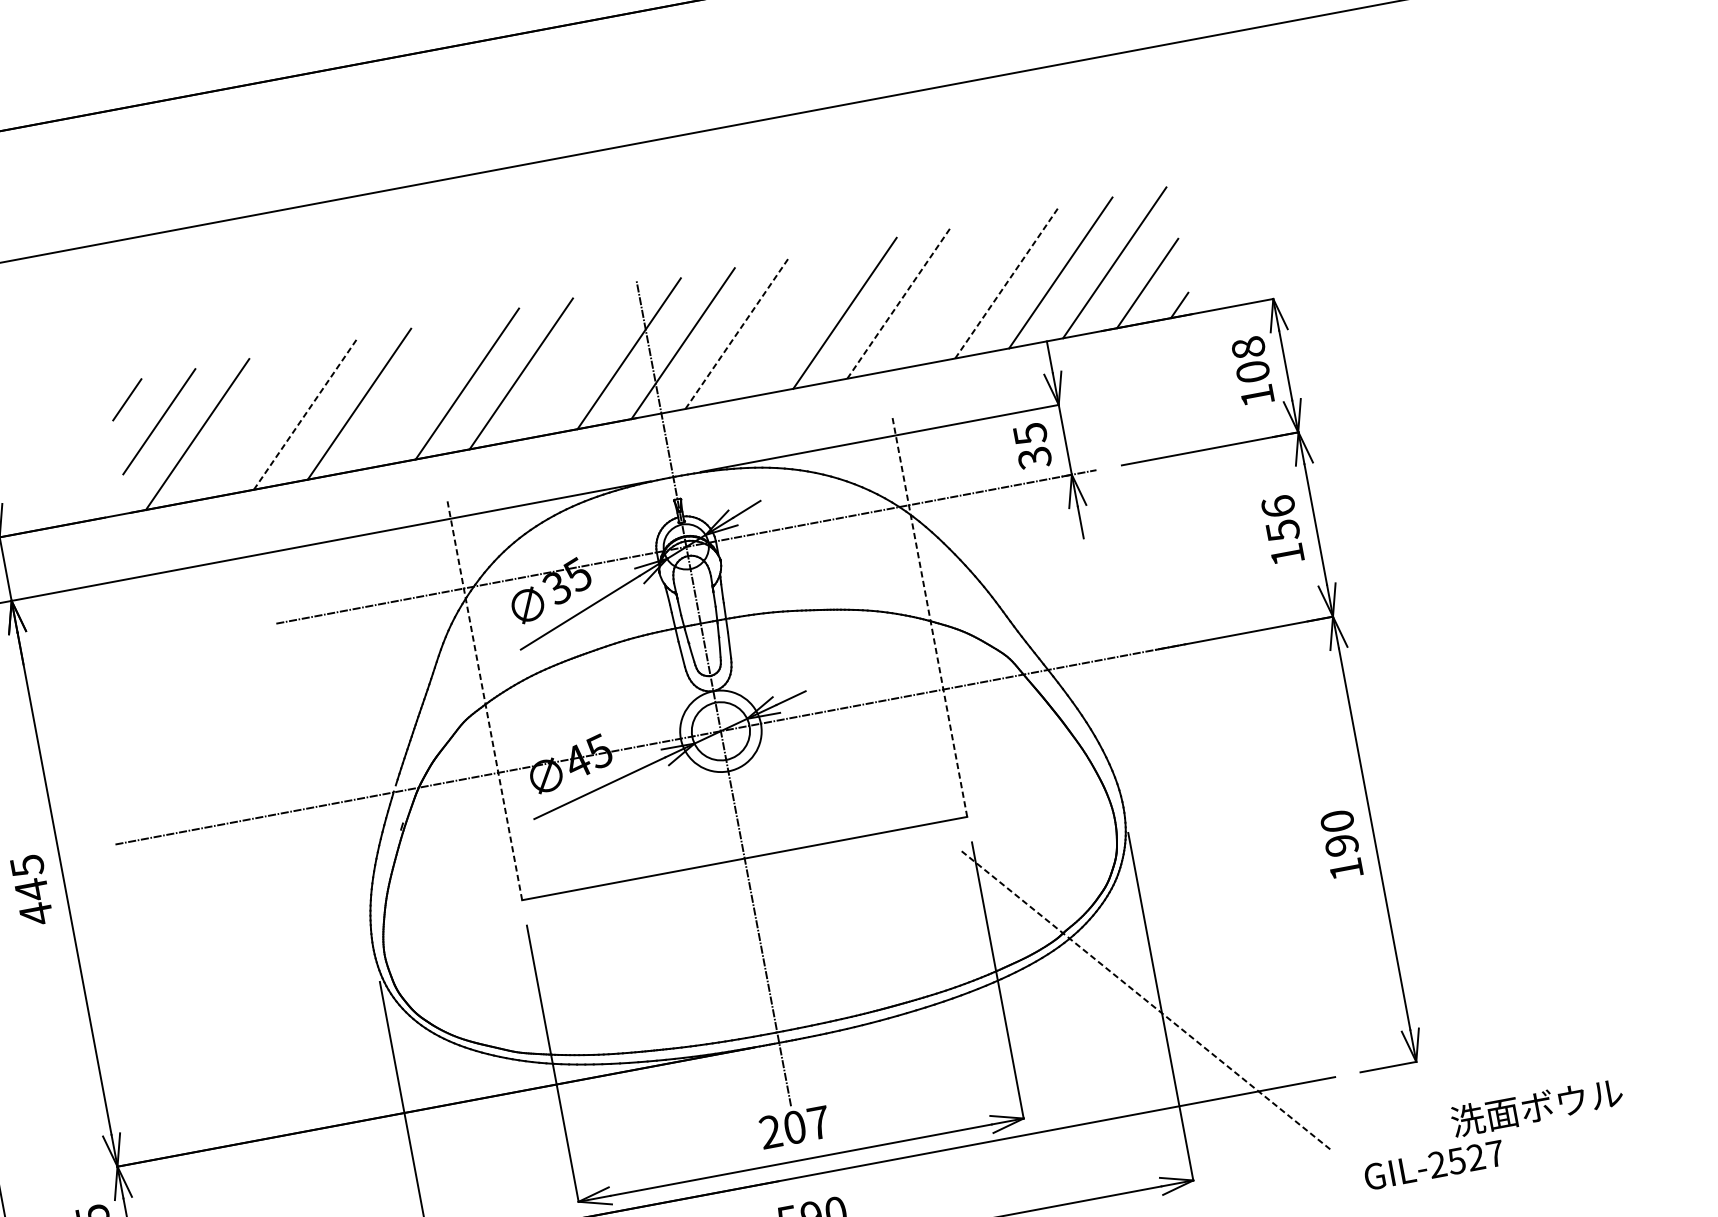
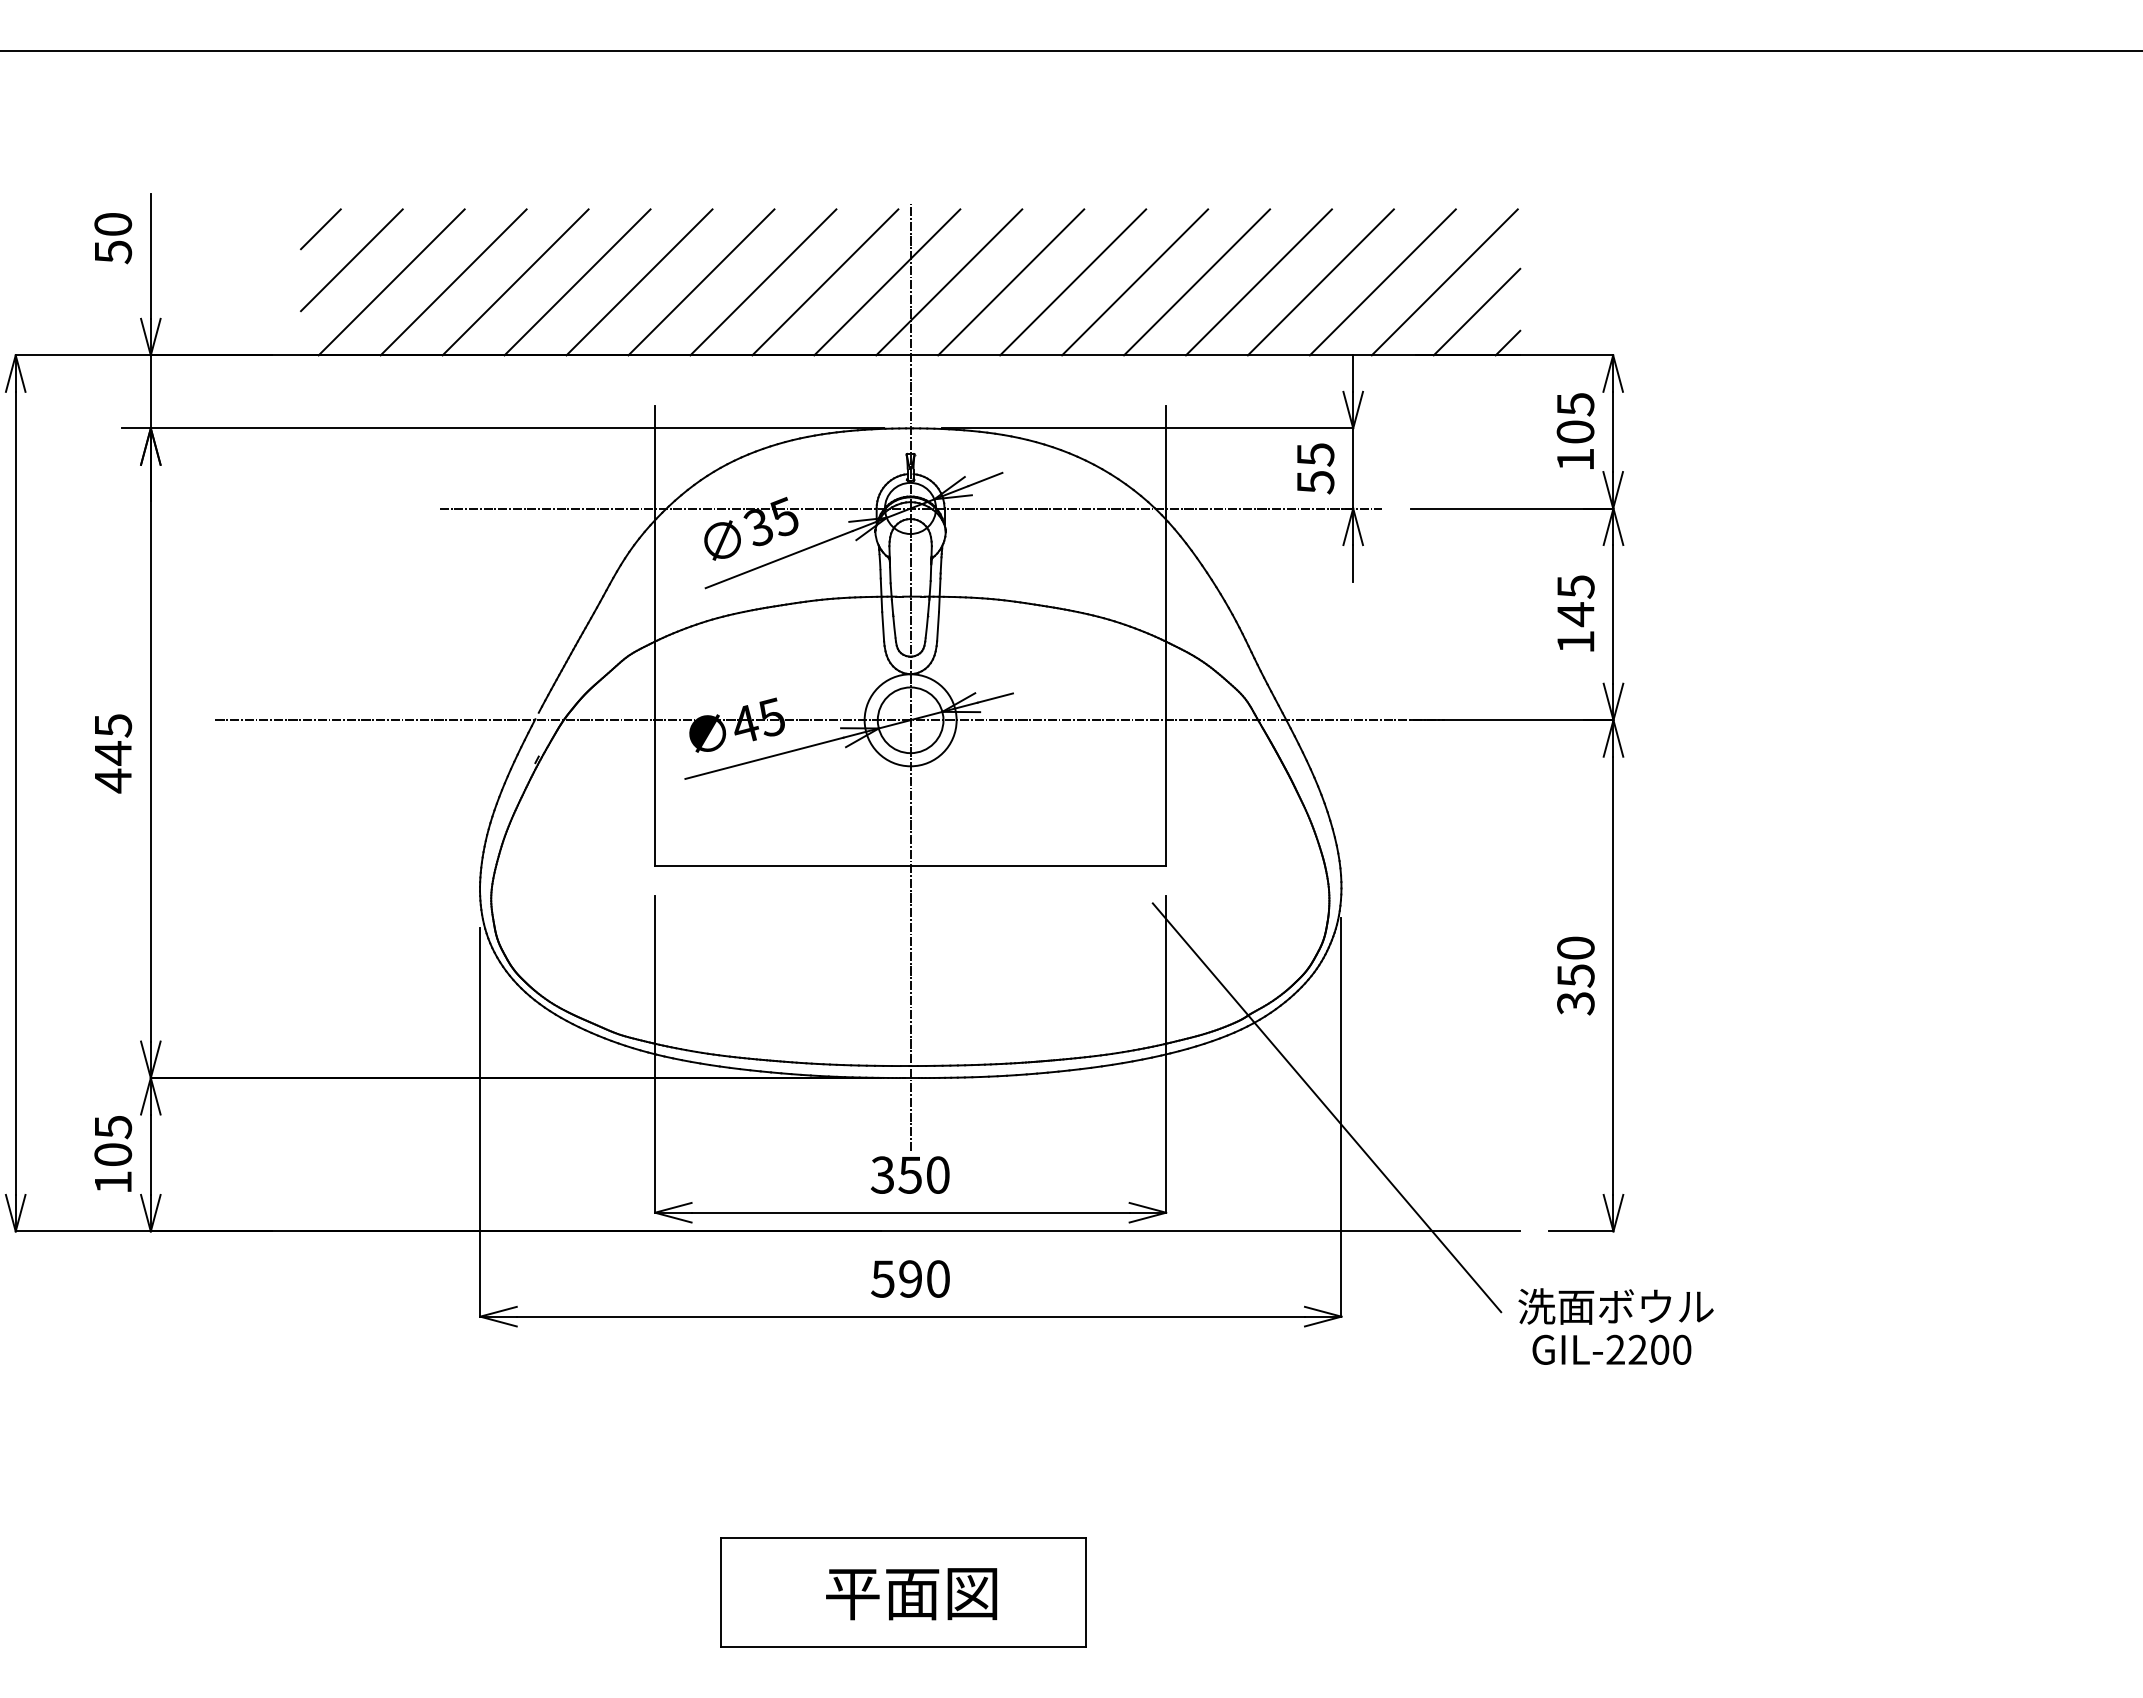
line: (1007, 283) -> (1321, 282), dashed -> solid
line: (952, 293) -> (1258, 282), added
line: (899, 303) -> (1197, 282), dashed -> solid
line: (791, 323) -> (1073, 282), added
line: (737, 333) -> (1011, 282), dashed -> solid
text: (1248, 347) -> (1575, 404), 108 -> 105
line: (575, 363) -> (825, 282), added
line: (413, 394) -> (639, 282), added
line: (305, 414) -> (515, 282), dashed -> solid
line: (251, 424) -> (453, 282), added
text: (1034, 458) -> (1315, 482), 35 -> 55
text: (1280, 519) -> (1575, 601), 156 -> 145
line: (930, 616) -> (1166, 636), dashed -> solid
line: (485, 699) -> (655, 636), dashed -> solid
text: (1343, 857) -> (1575, 989), 190 -> 350
line: (1147, 1000) -> (1327, 1107), dashed -> solid
text: (1536, 1107) -> (1615, 1306), moved
text: (794, 1126) -> (910, 1174), 207 -> 350
text: (1475, 1157) -> (1659, 1349), GIL-2527 -> GIL-2200

